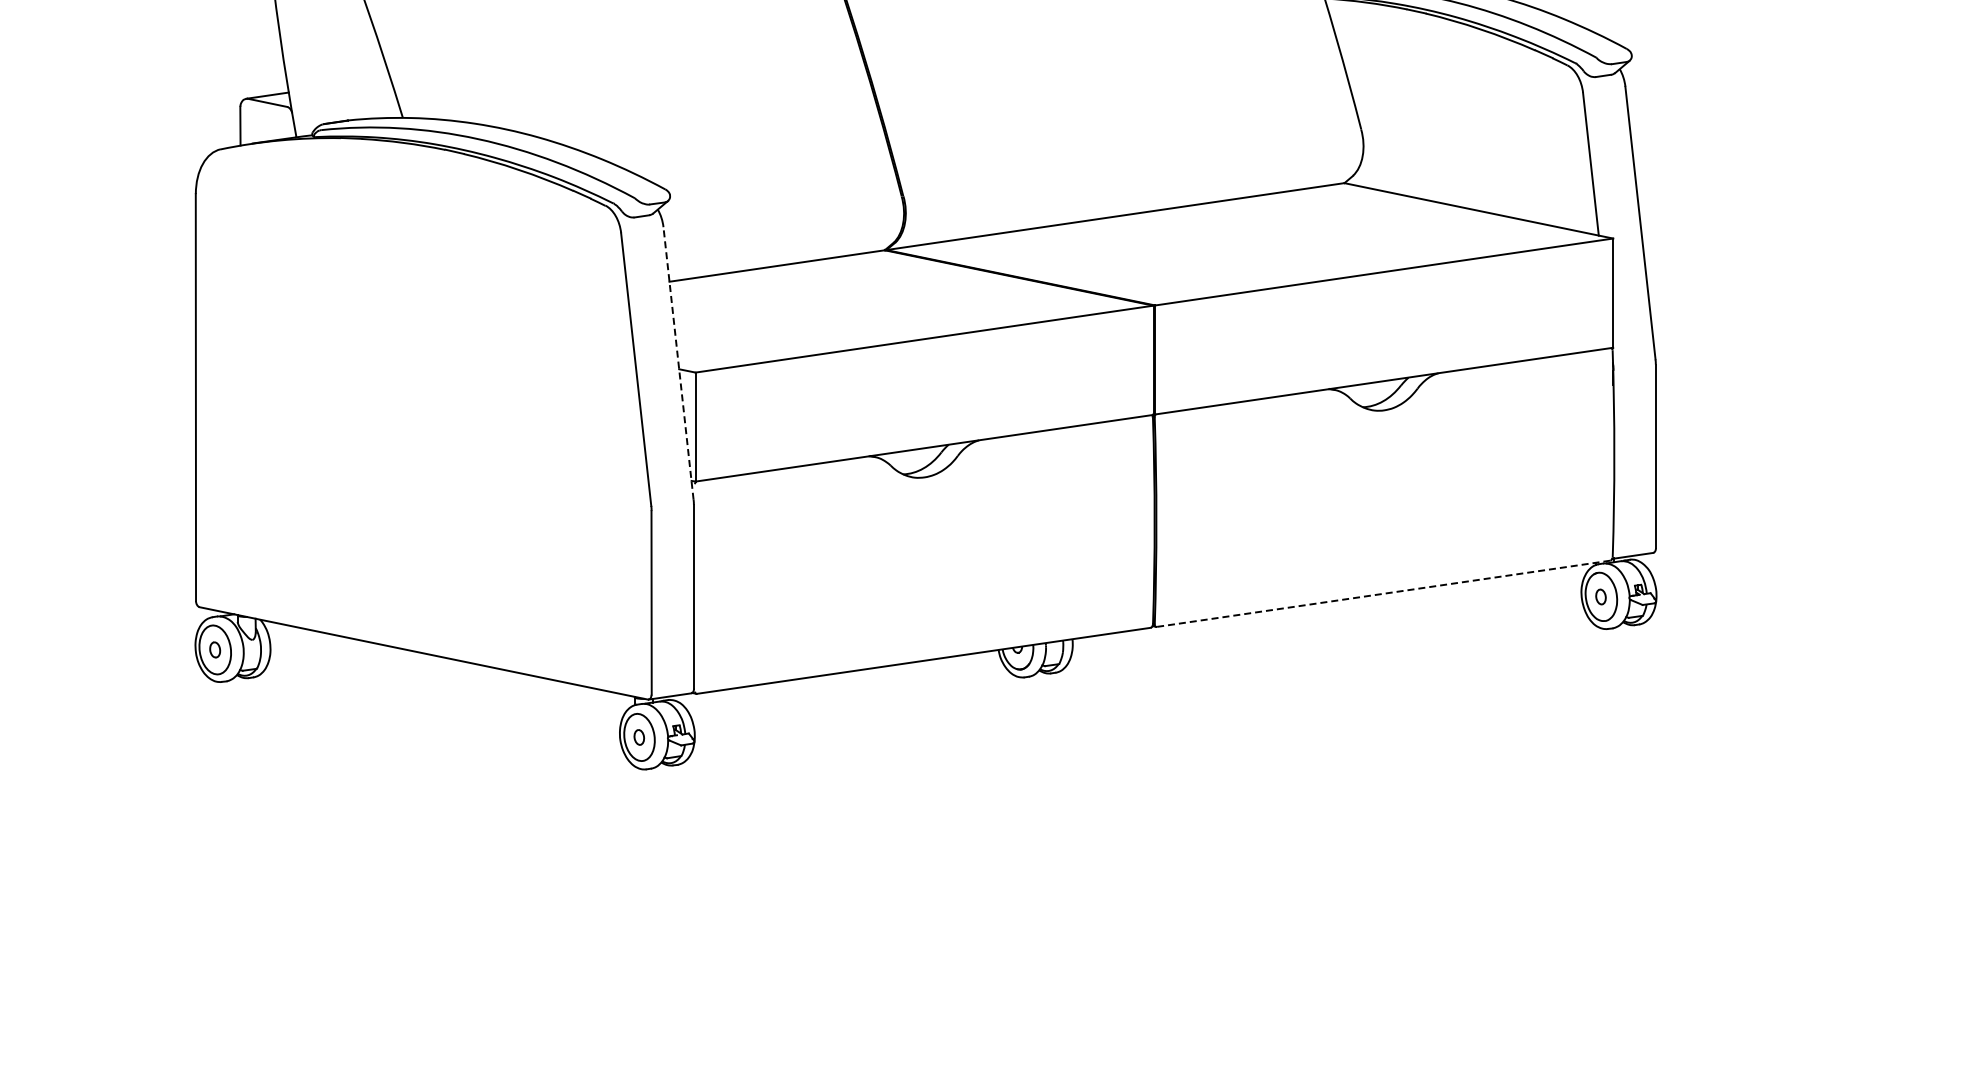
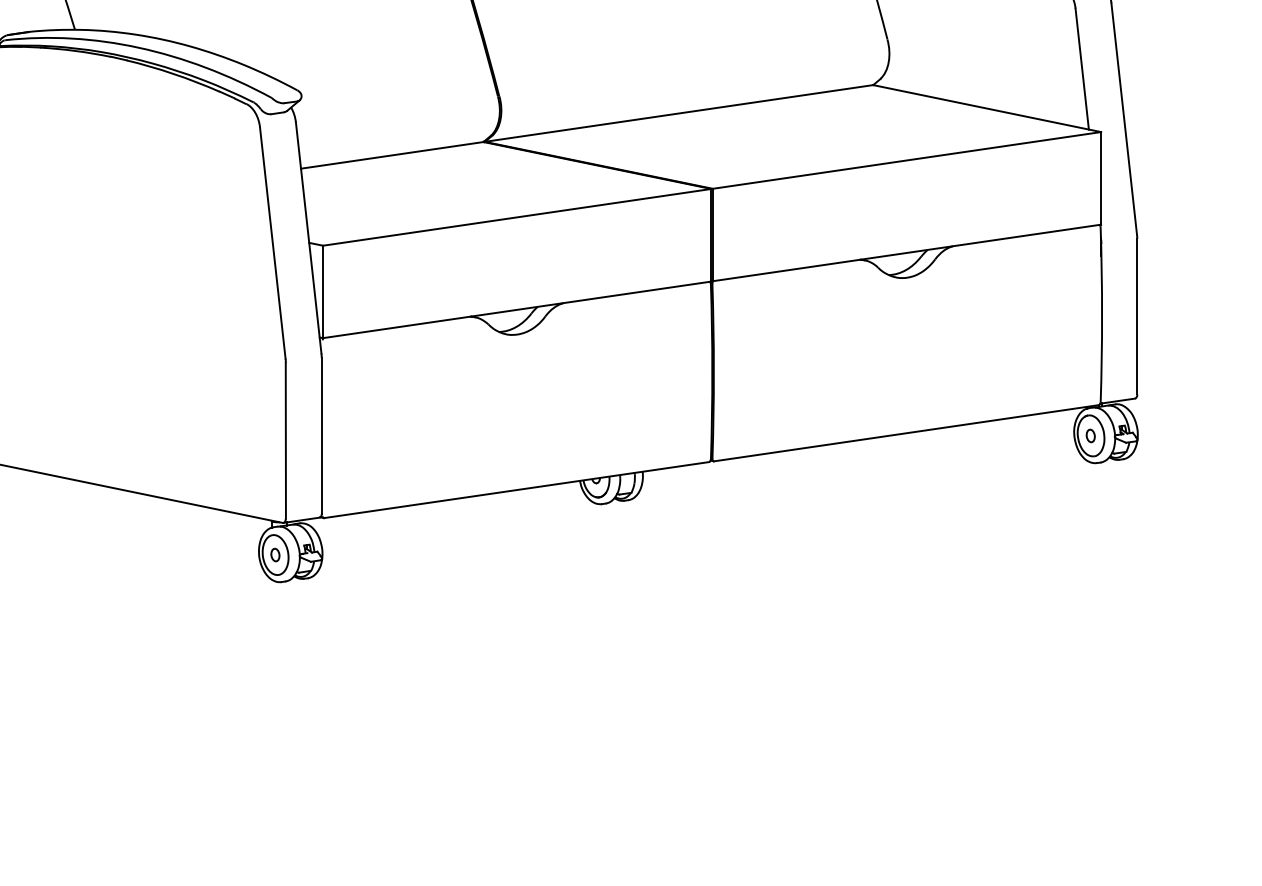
line: (678, 362) -> (308, 237), dashed -> solid
line: (1383, 593) -> (906, 433), dashed -> solid

